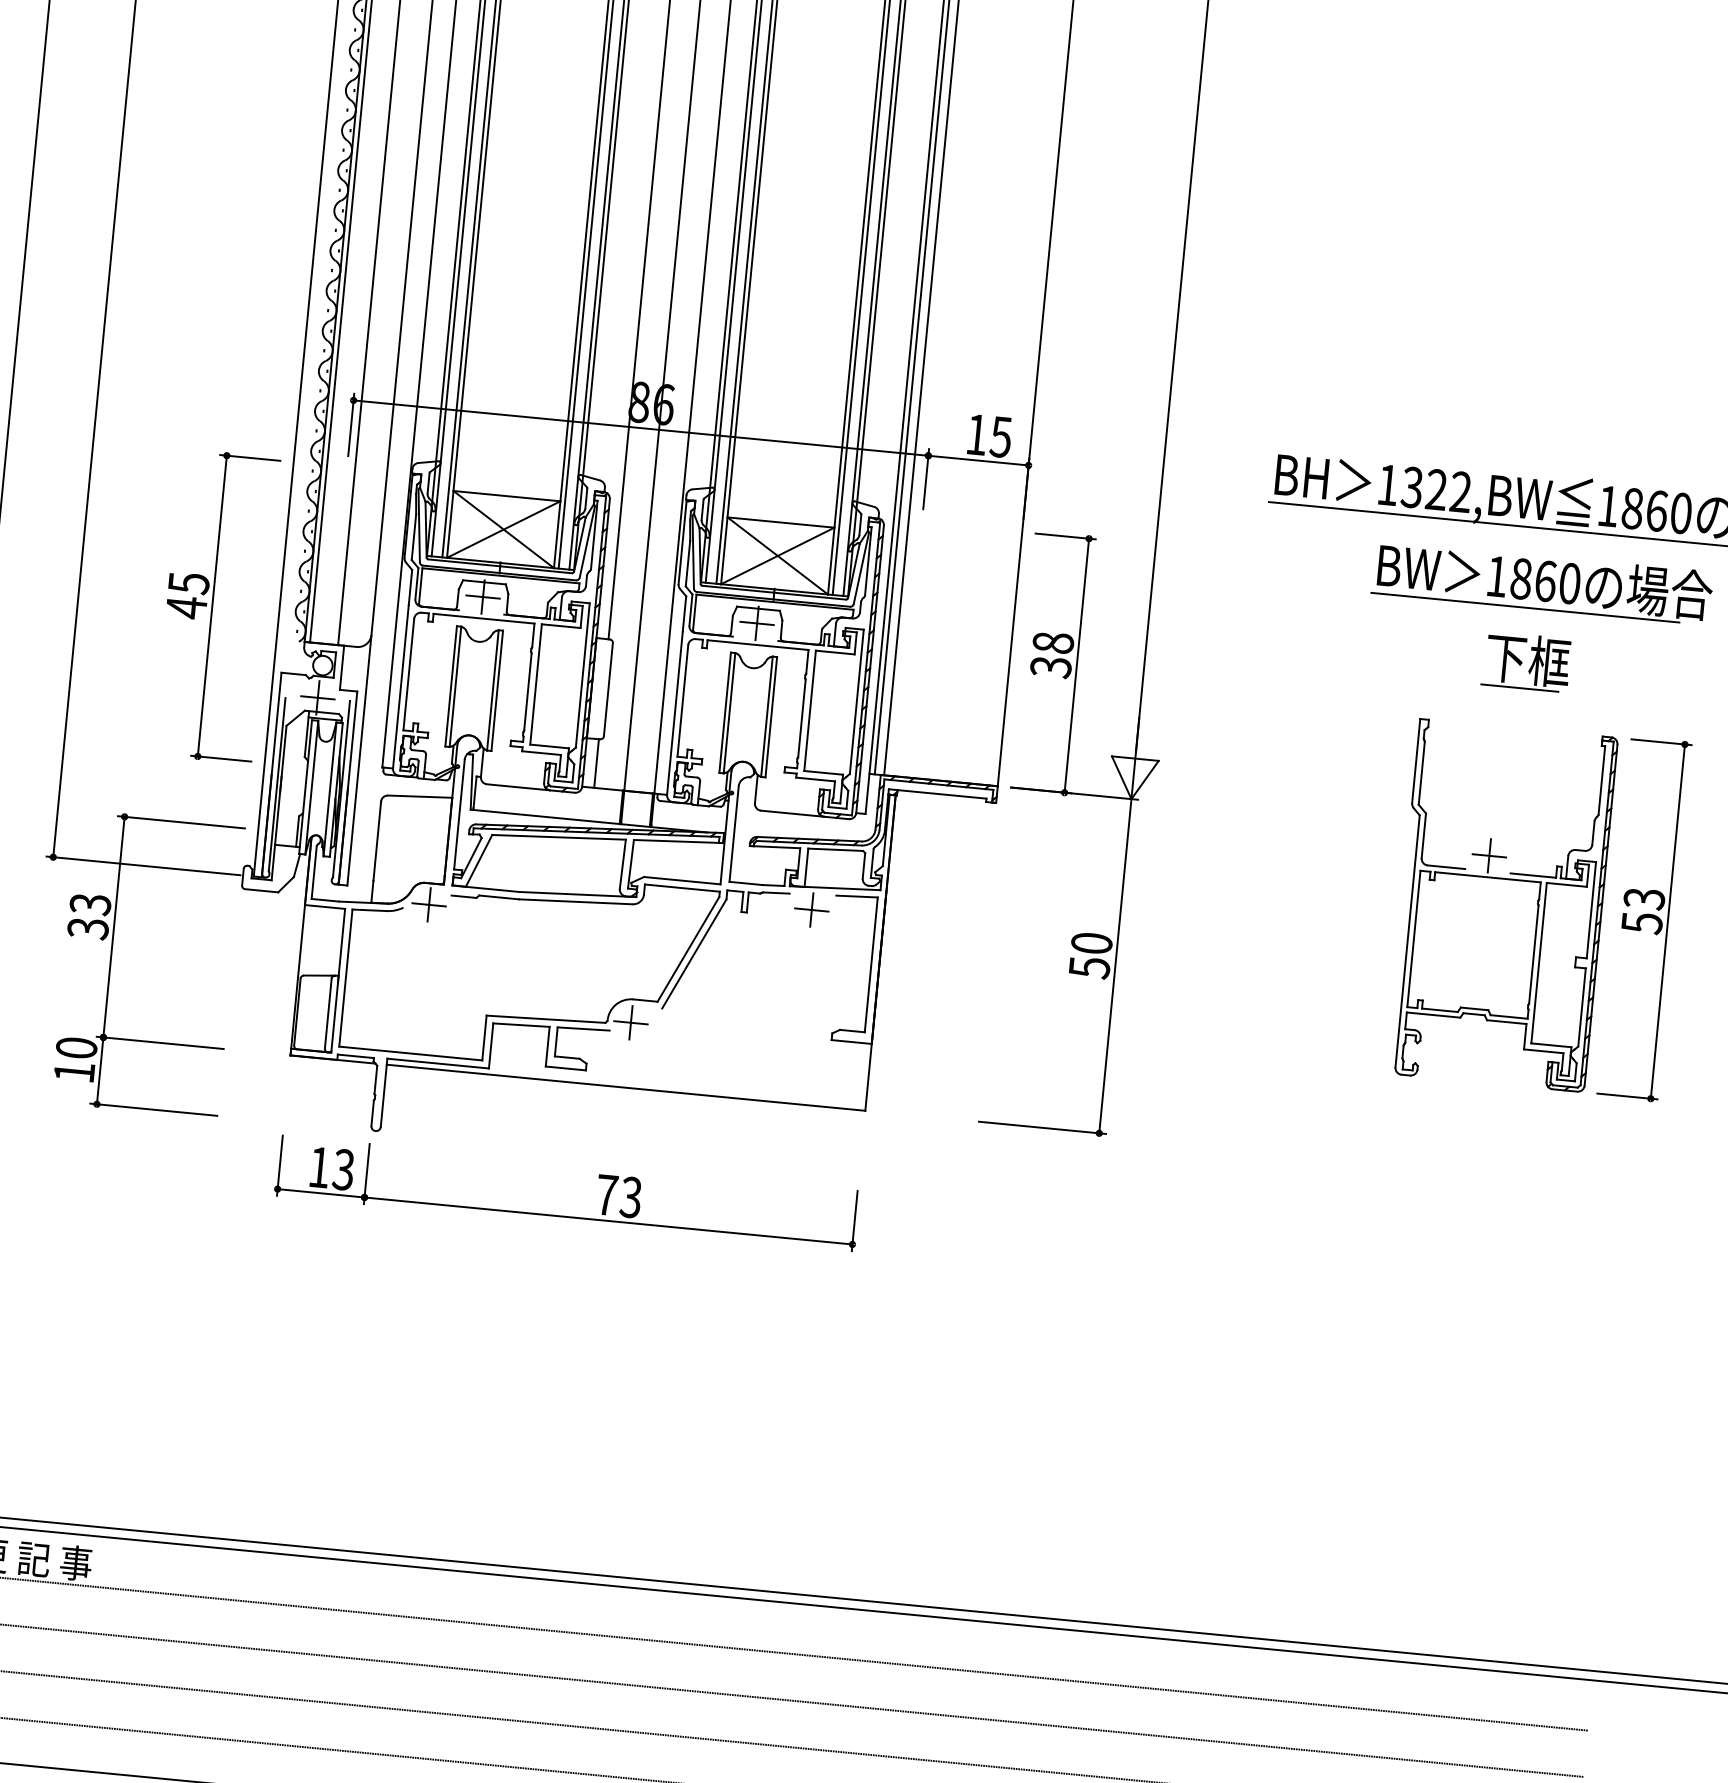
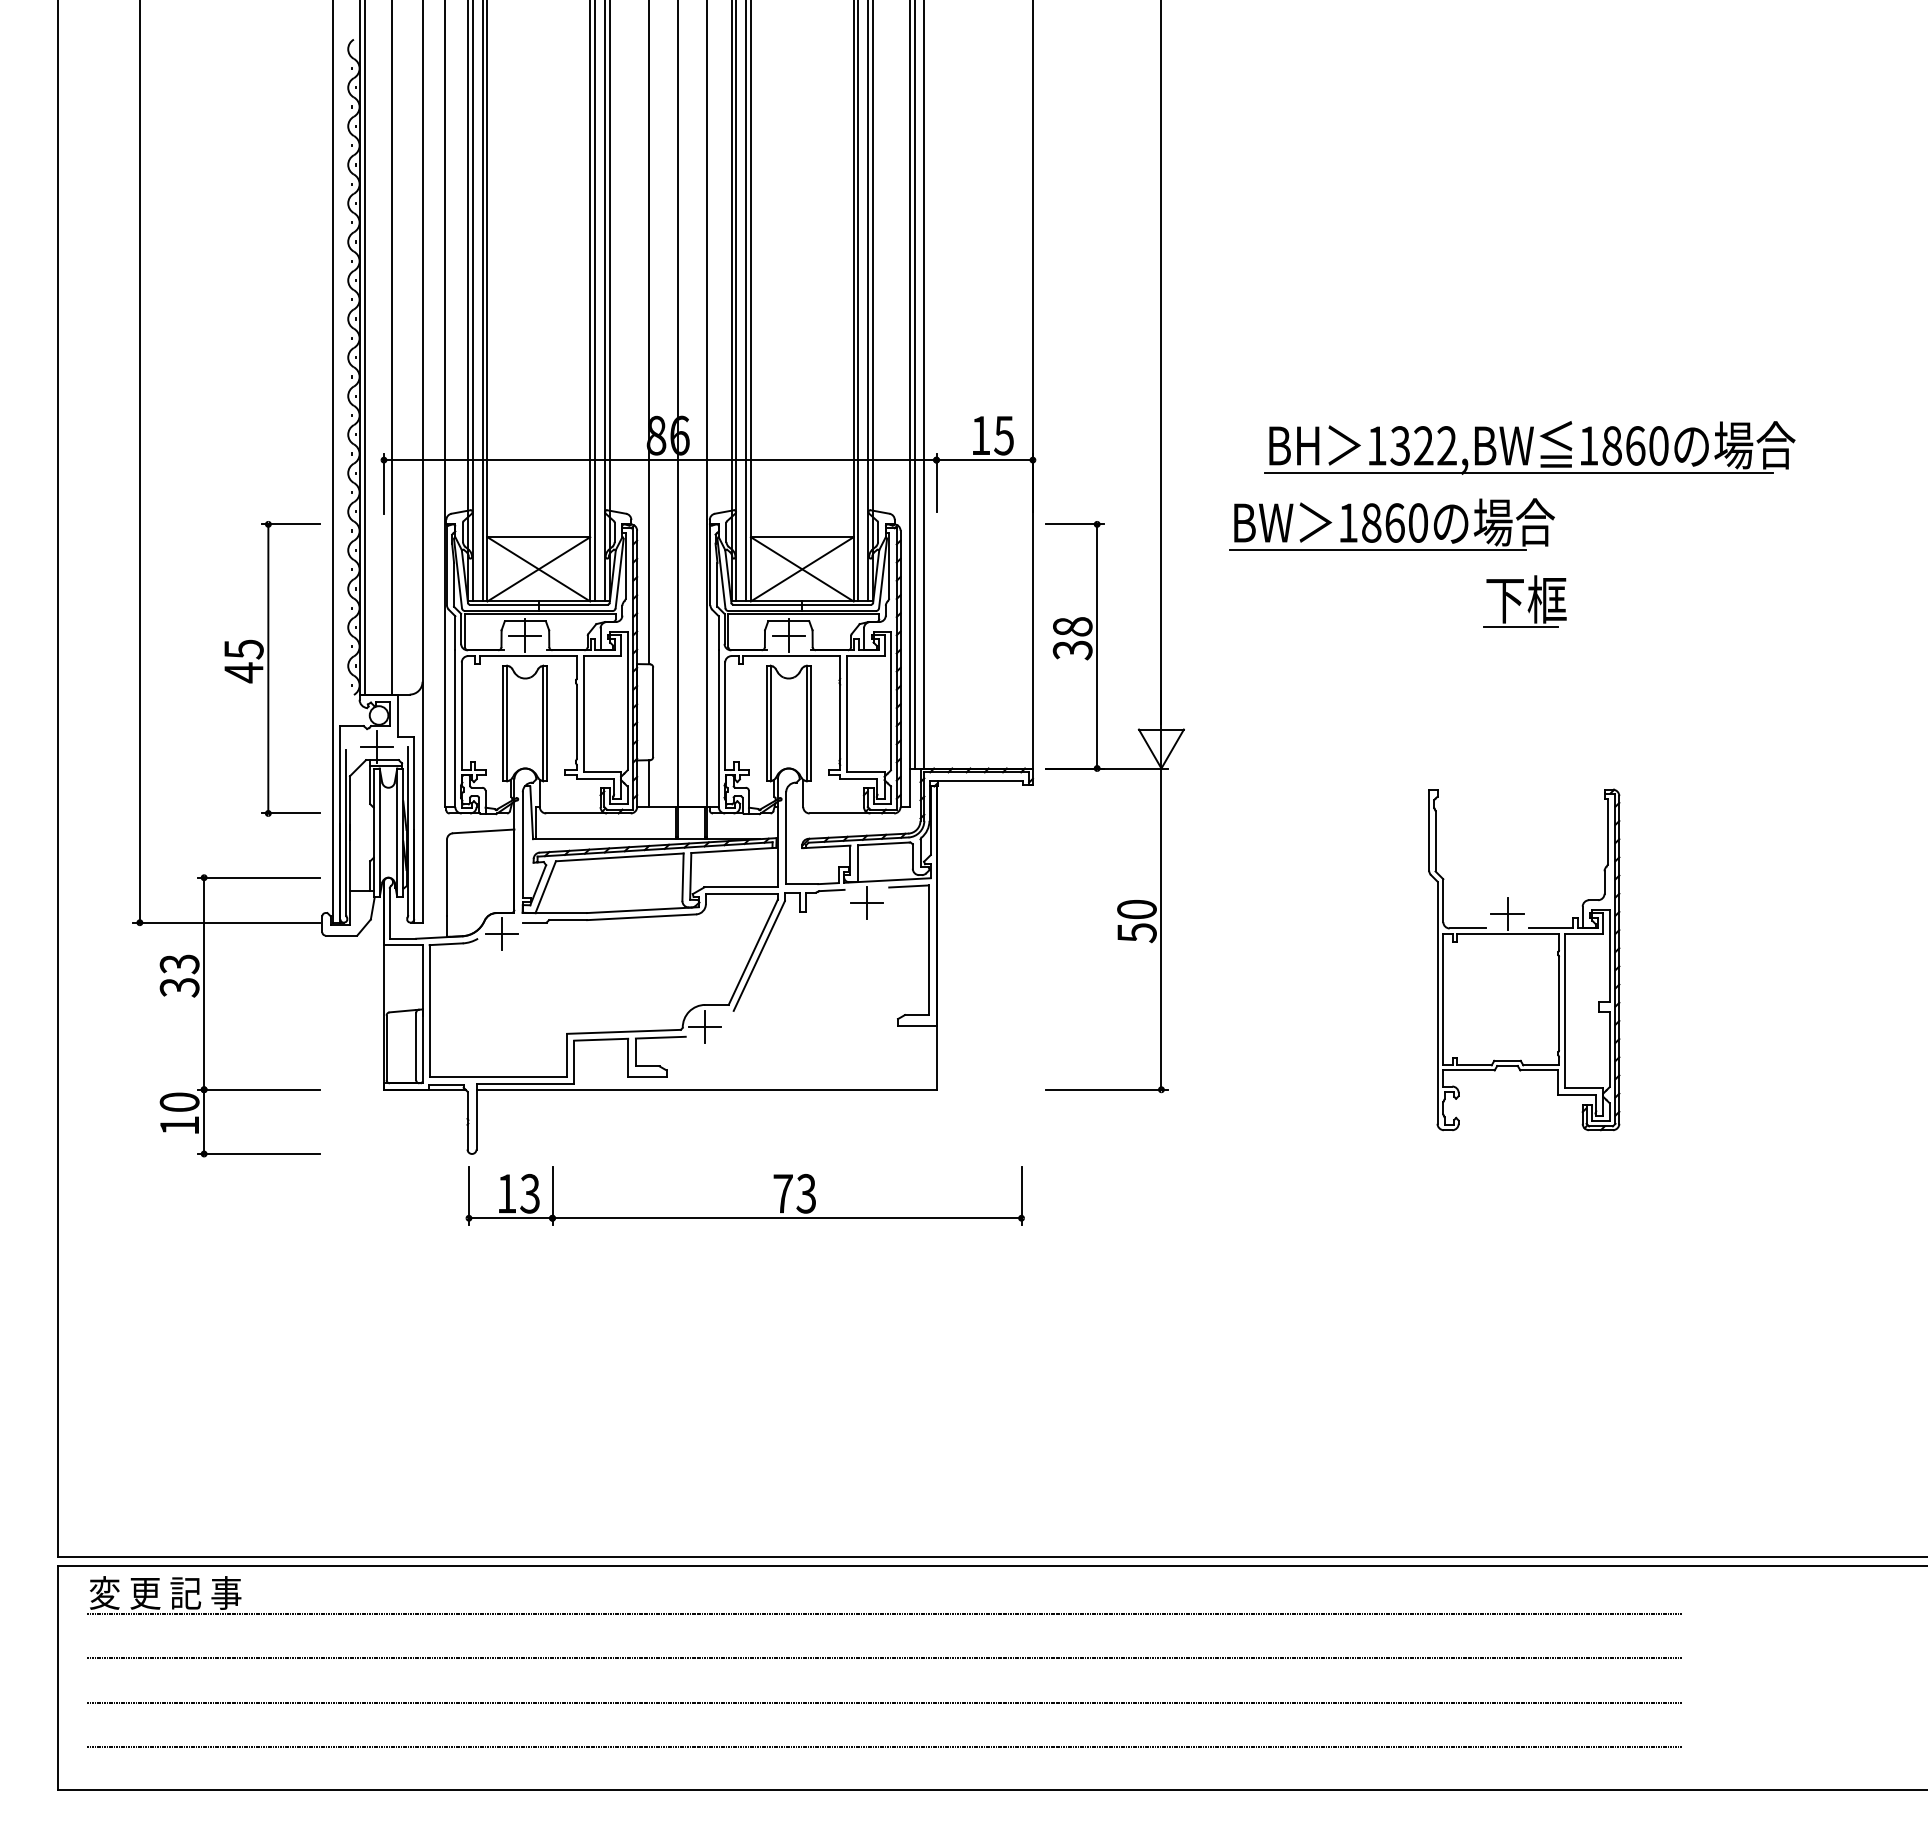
part: (1541, 582) -> (1391, 524), moved
part: (1502, 905) -> (1524, 959), moved
part: (1643, 918) -> (1660, 835), removed
part: (564, 1215) -> (744, 1217), moved

